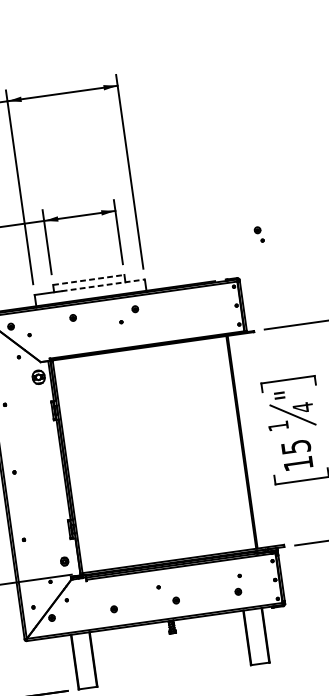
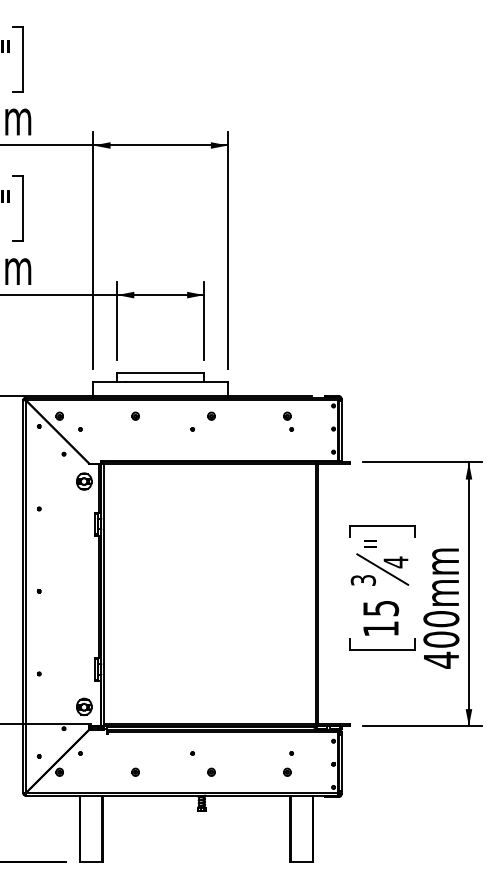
part: (259, 234) -> (288, 421), moved
line: (88, 280) -> (160, 373), dashed -> solid
line: (103, 285) -> (177, 382), dashed -> solid
text: (278, 426) -> (363, 580), 1 -> 3
part: (64, 561) -> (84, 706), size x1.67

